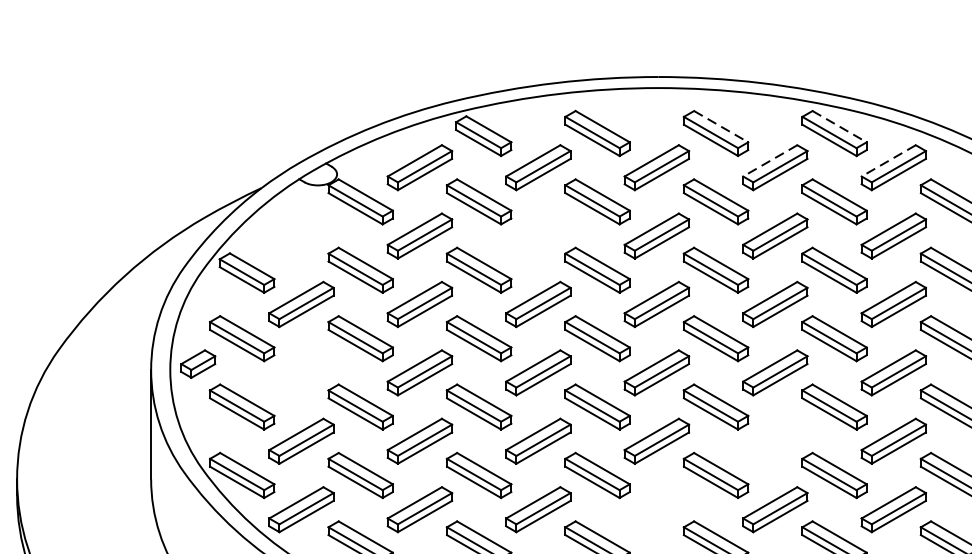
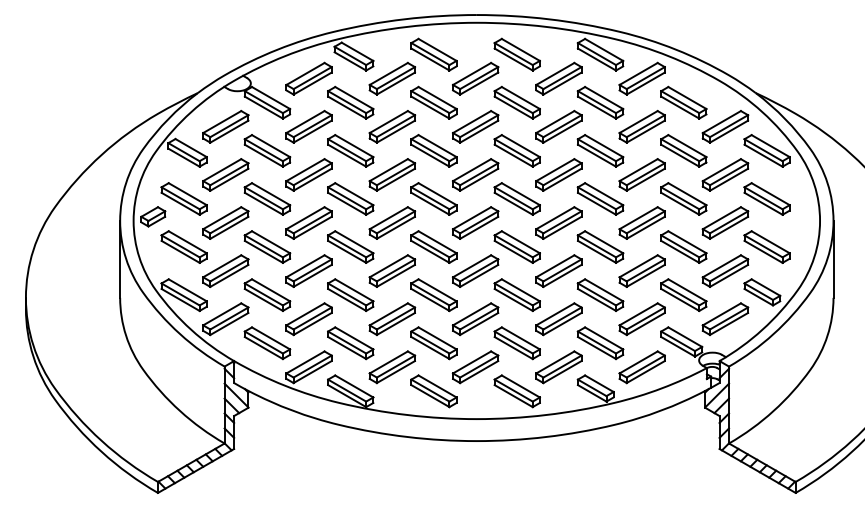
line: (720, 126) -> (520, 49), dashed -> solid
line: (840, 126) -> (604, 49), dashed -> solid
line: (770, 160) -> (555, 73), dashed -> solid
line: (888, 160) -> (638, 73), dashed -> solid
part: (301, 235) -> (225, 126), added
part: (538, 235) -> (392, 126), added
part: (301, 372) -> (225, 222), added
part: (774, 440) -> (558, 270), added
part: (656, 510) -> (475, 319), added

